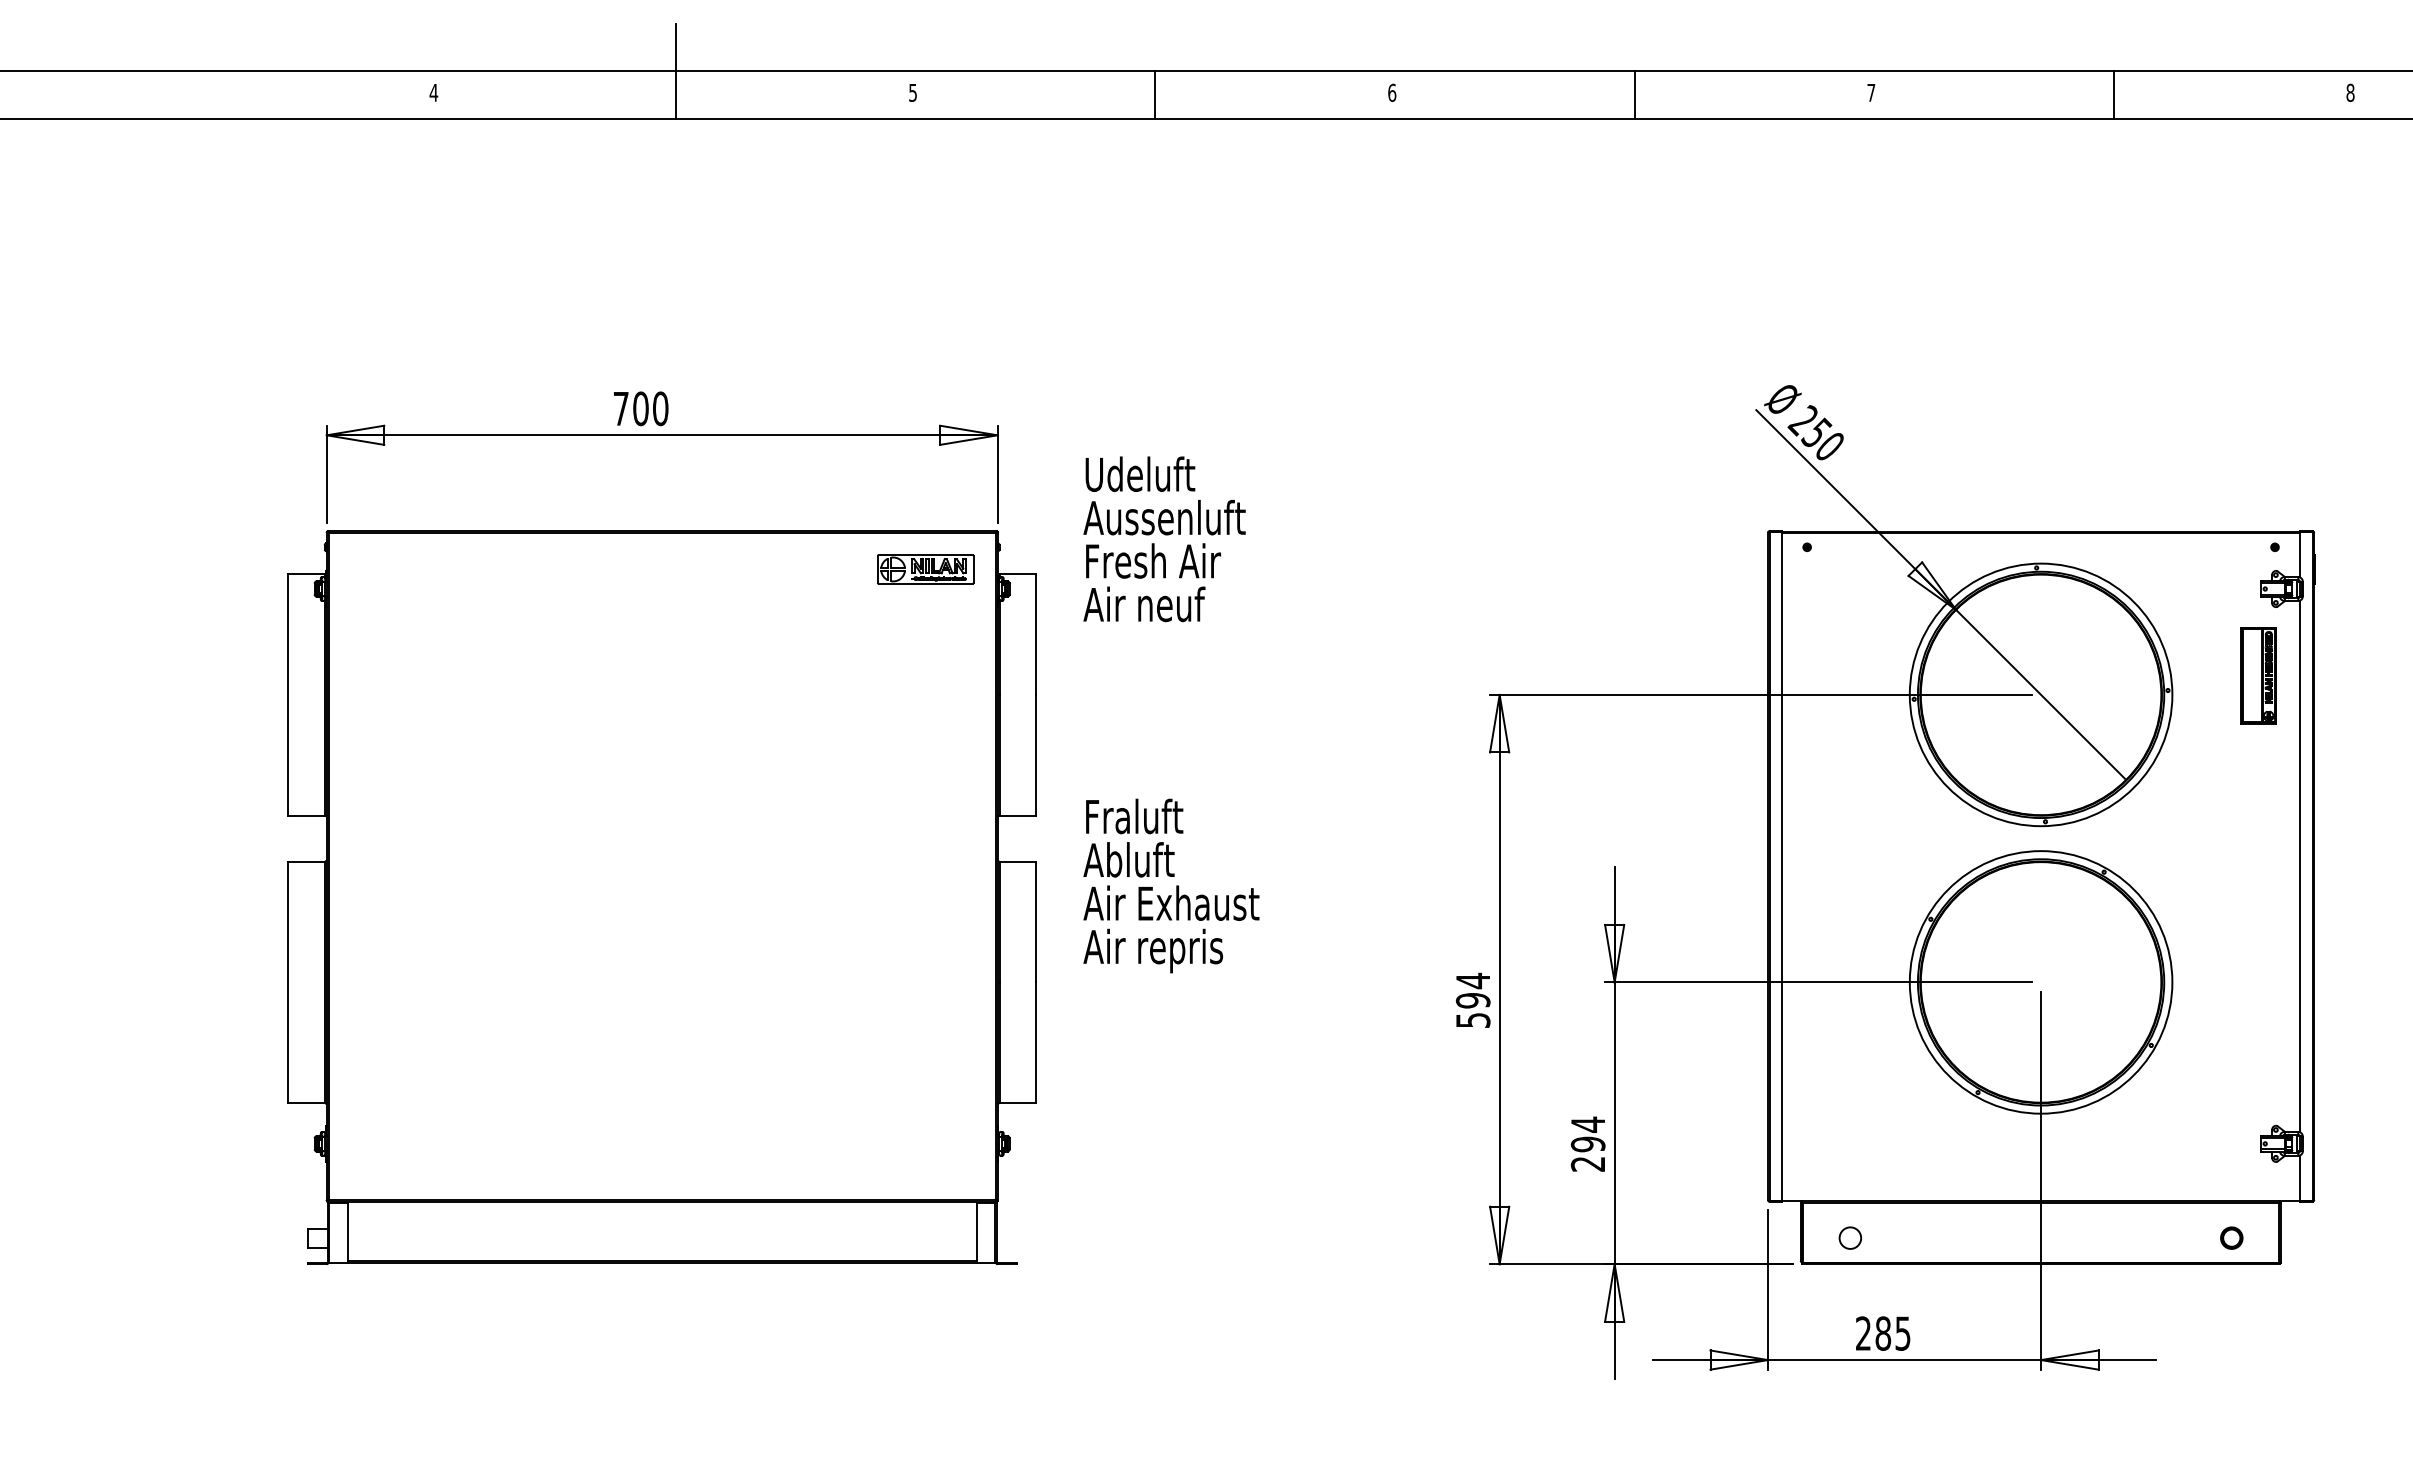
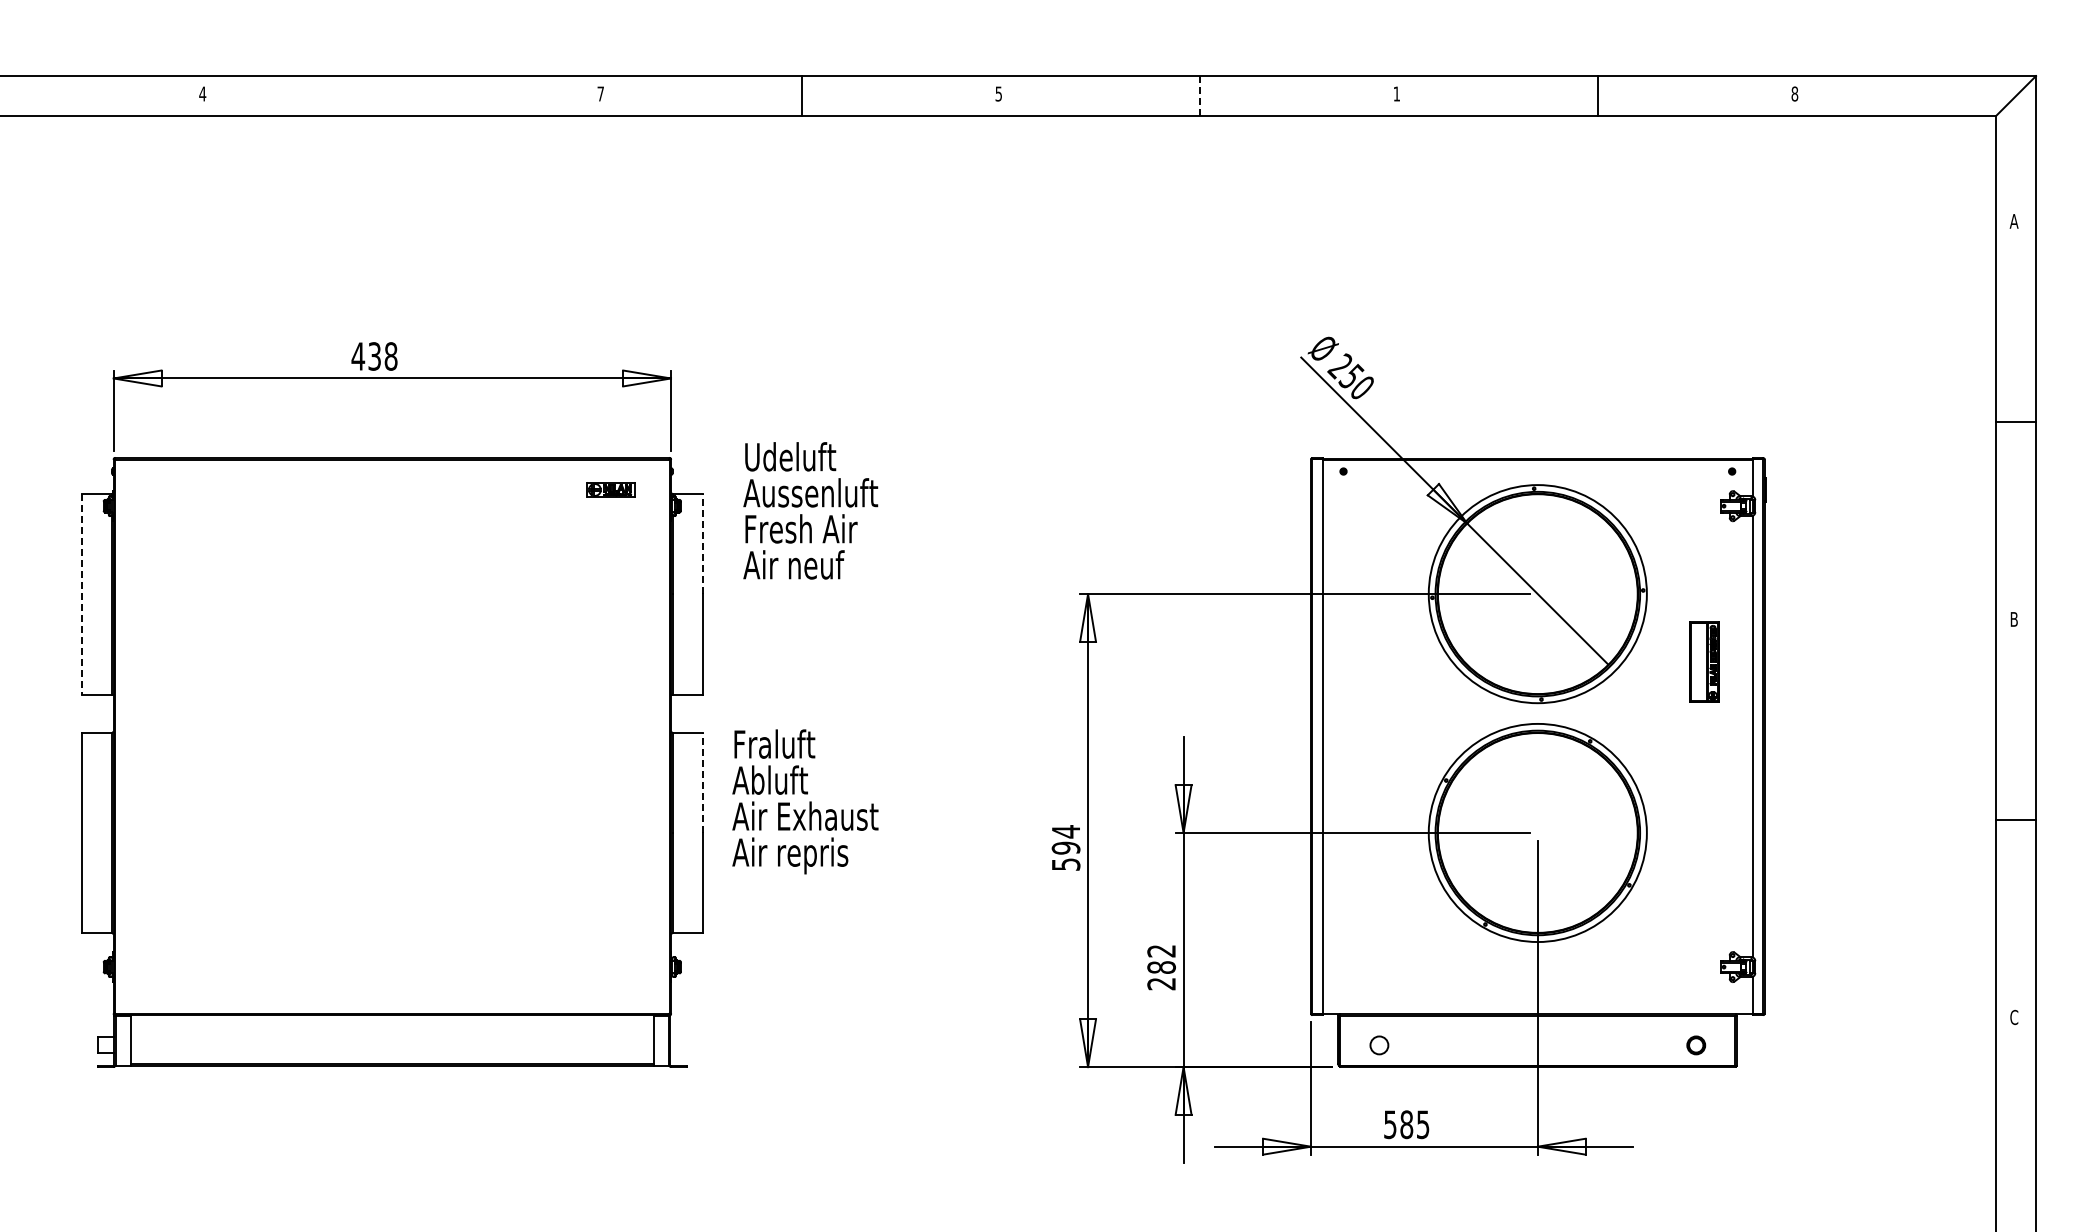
line: (676, 71) -> (404, 76), removed
text: (912, 92) -> (600, 93), 5 -> 7
text: (1391, 92) -> (998, 93), 6 -> 5
text: (1870, 92) -> (1396, 93), 7 -> 1
line: (1635, 94) -> (1200, 95), solid -> dashed
text: (640, 408) -> (374, 356), 700 -> 438
text: (1164, 538) -> (810, 510), moved
part: (924, 568) -> (610, 489), size x0.6
line: (1035, 633) -> (702, 543), solid -> dashed
part: (2258, 674) -> (1704, 661), moved
line: (287, 695) -> (81, 594), solid -> dashed
text: (1171, 885) -> (805, 801), moved
line: (1035, 921) -> (702, 782), solid -> dashed
text: (1588, 1134) -> (1161, 959), 294 -> 282
text: (1863, 1333) -> (1390, 1124), 285 -> 585

